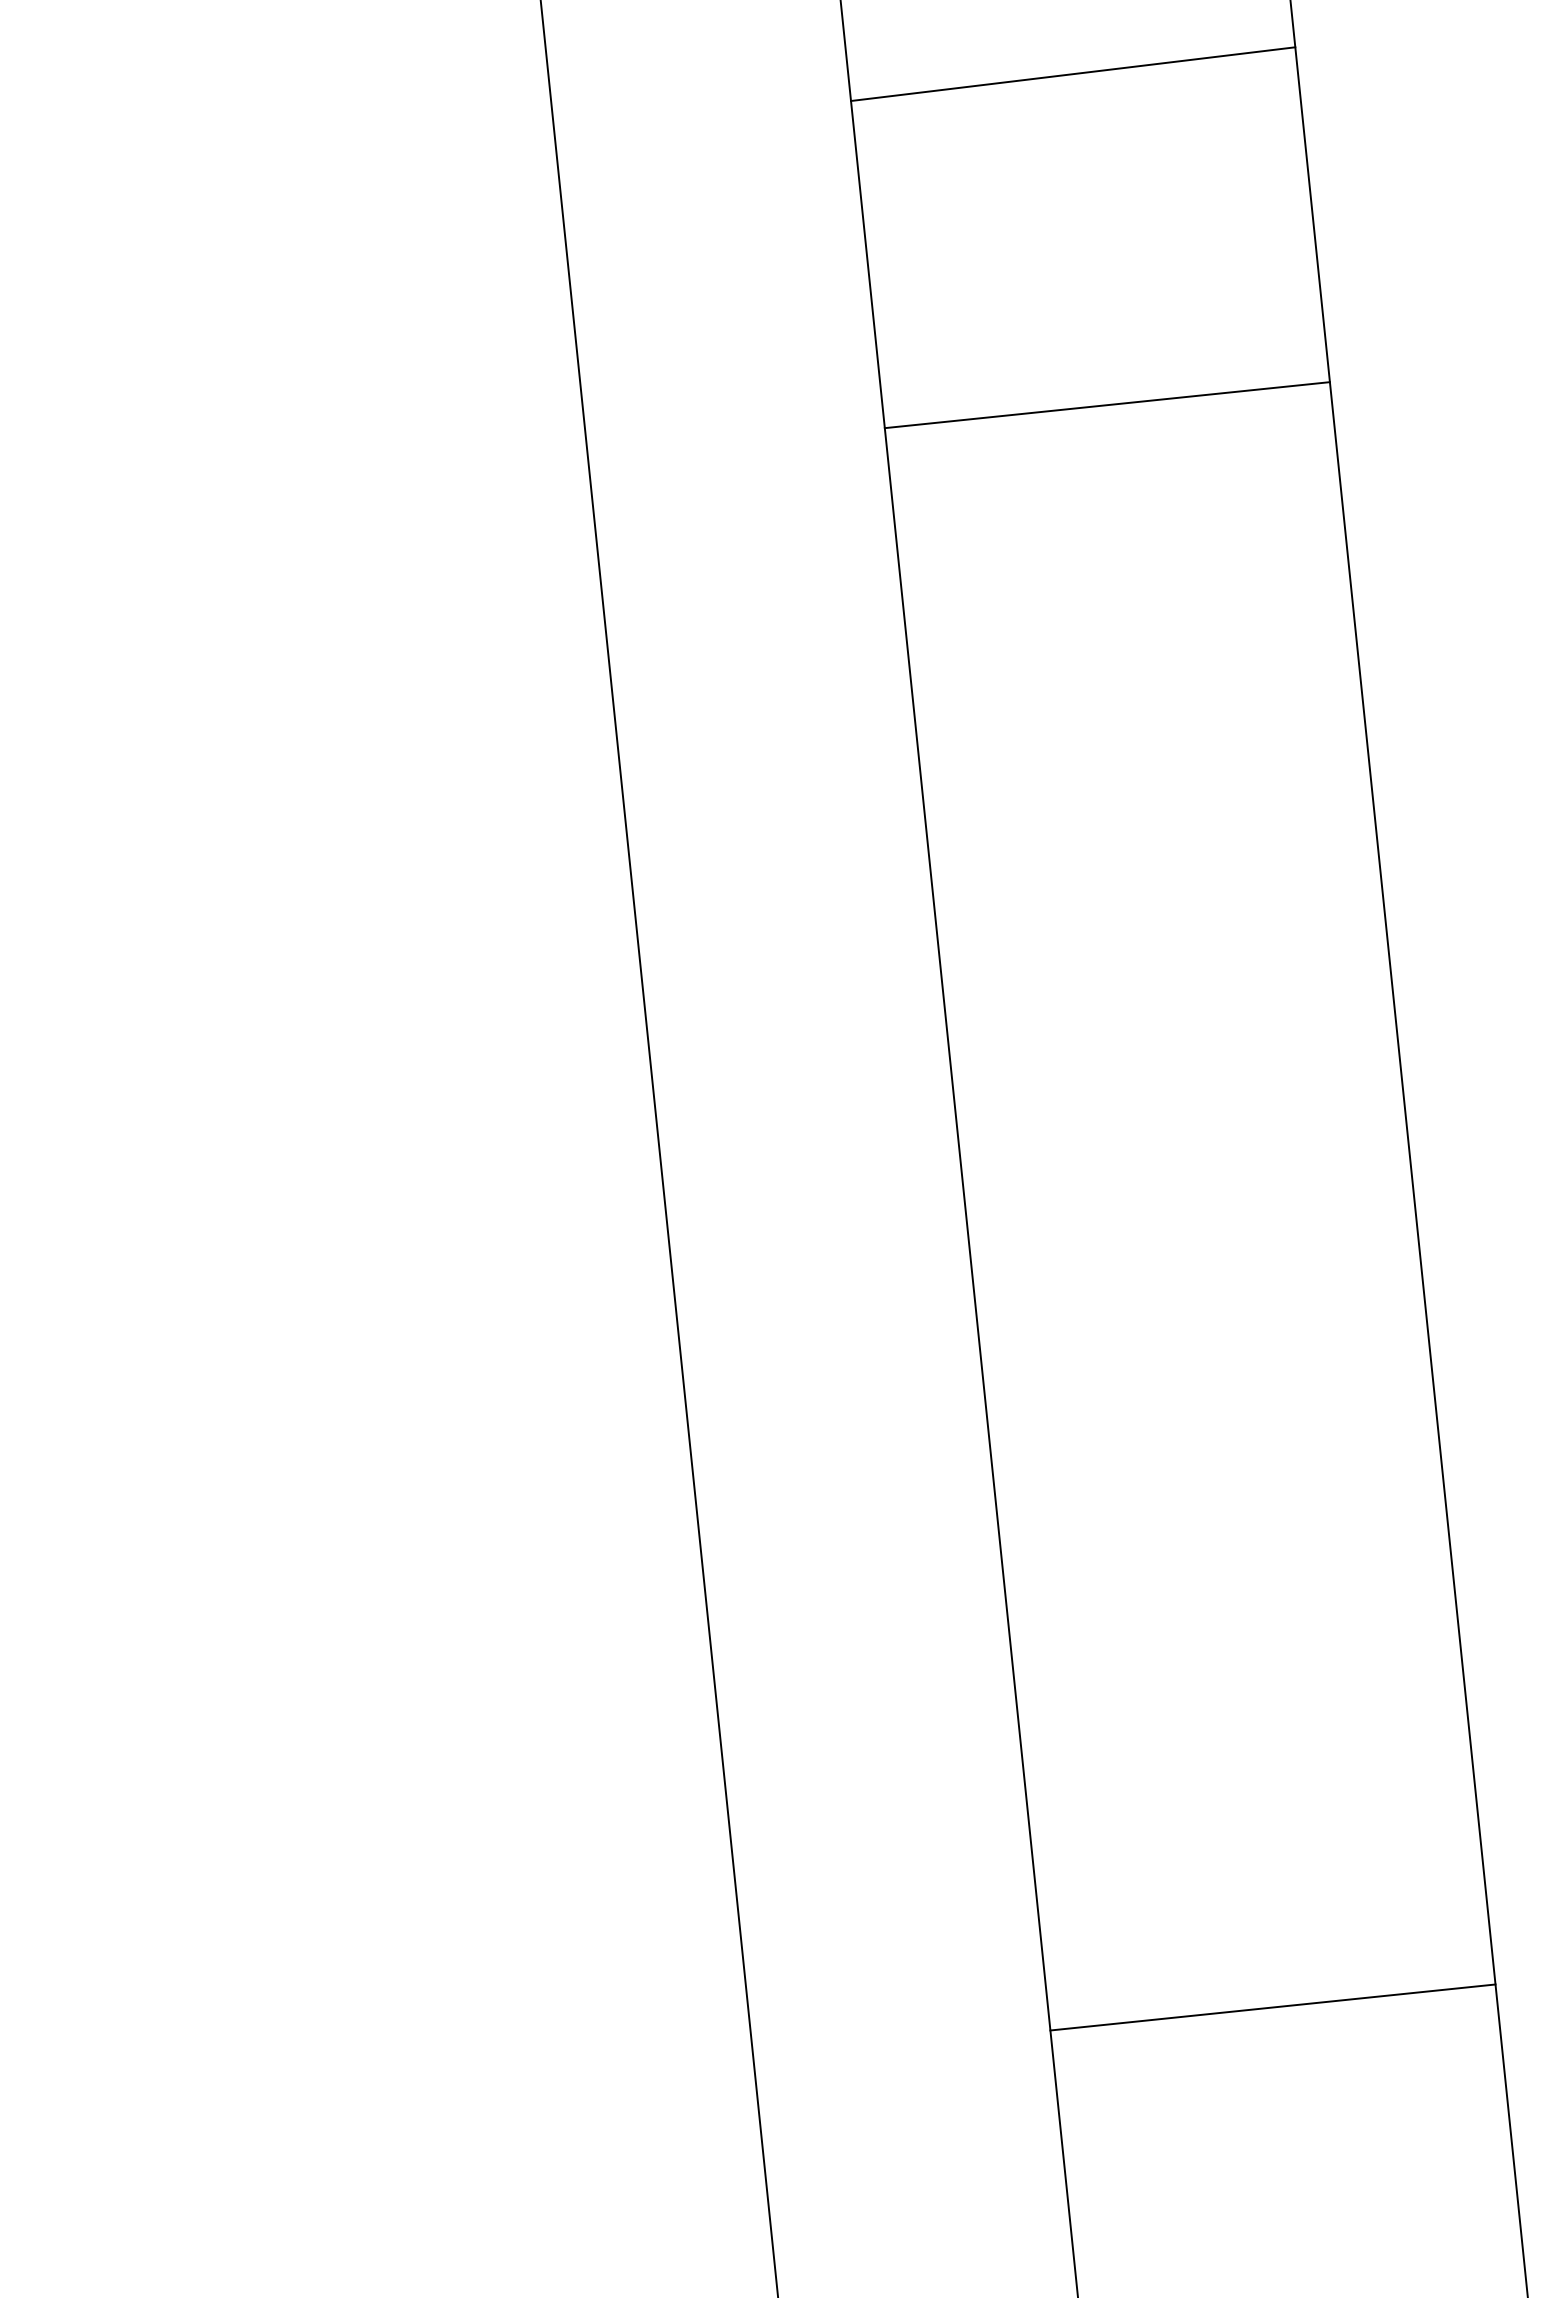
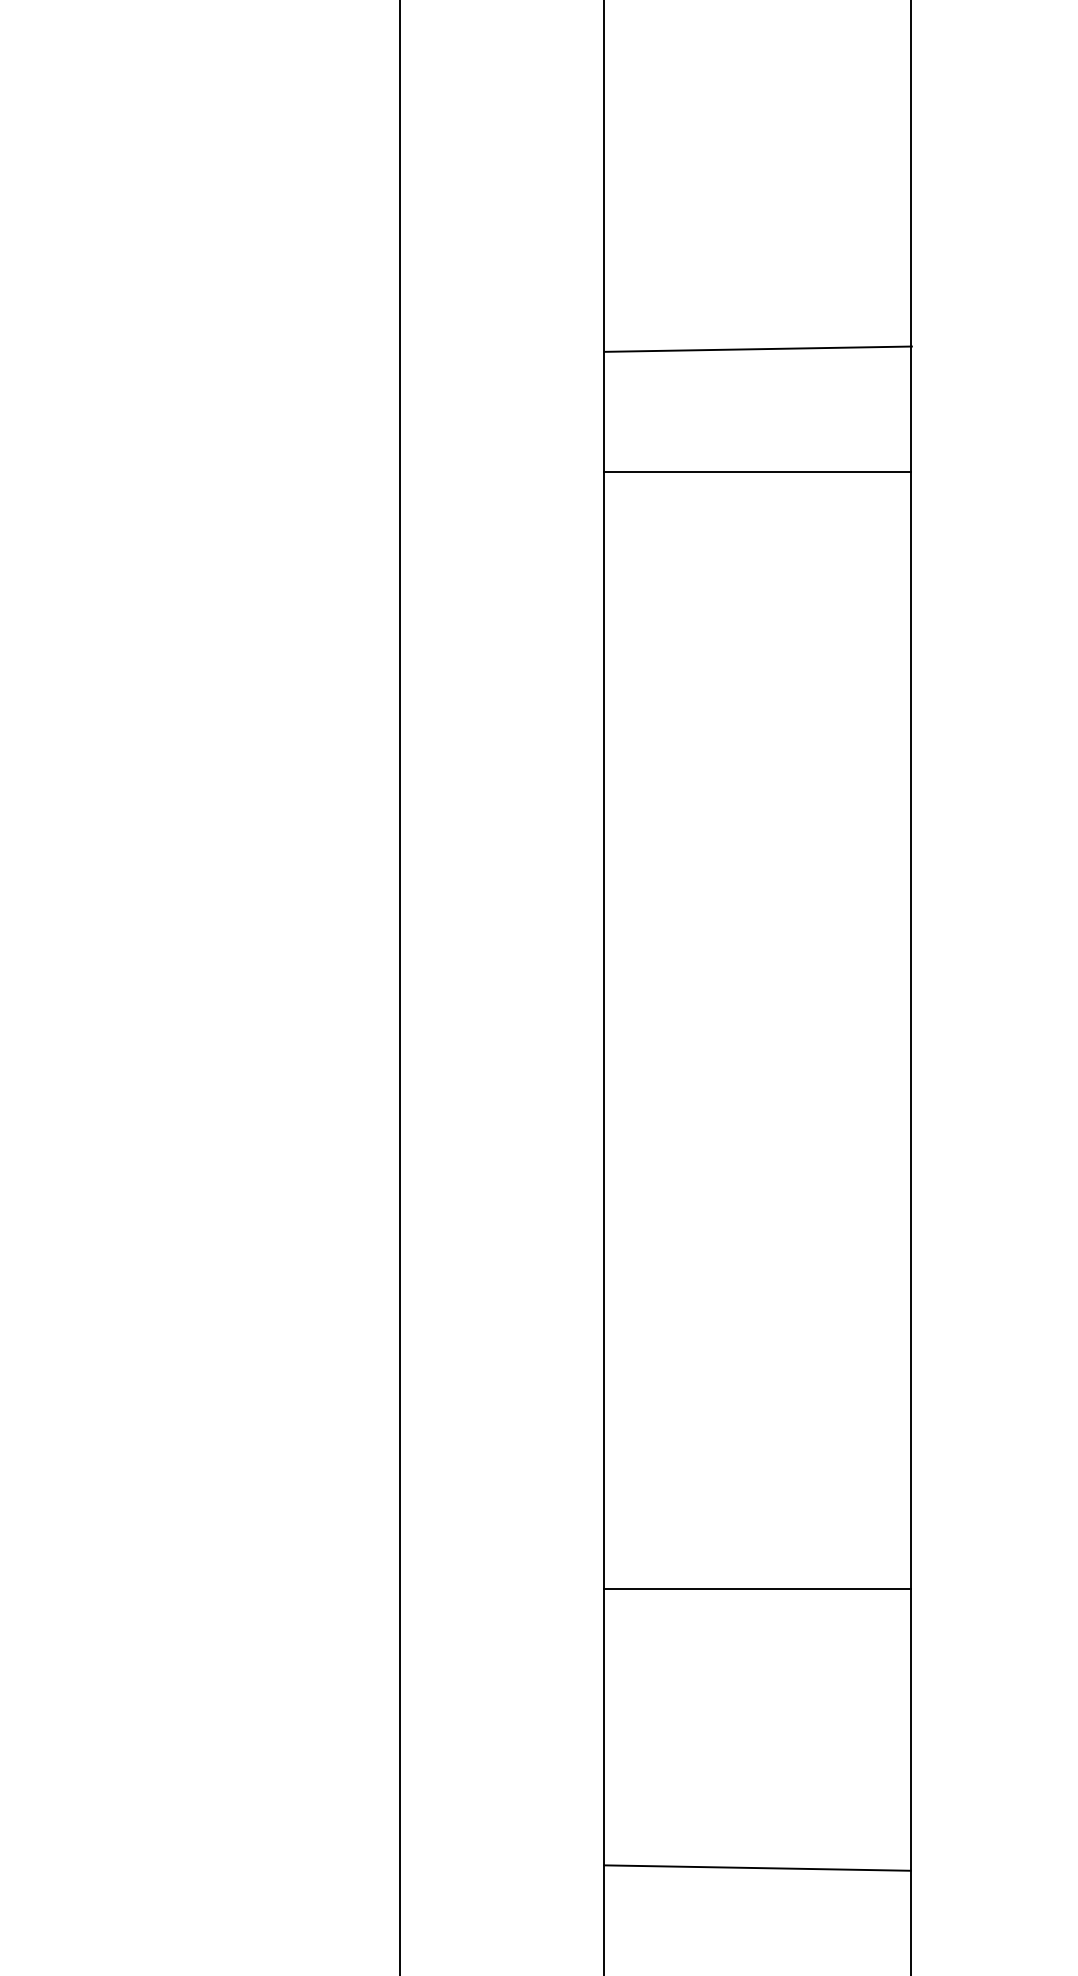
line: (1072, 73) -> (758, 348), moved
line: (1107, 405) -> (757, 472), moved
line: (1272, 2008) -> (757, 1589), moved

